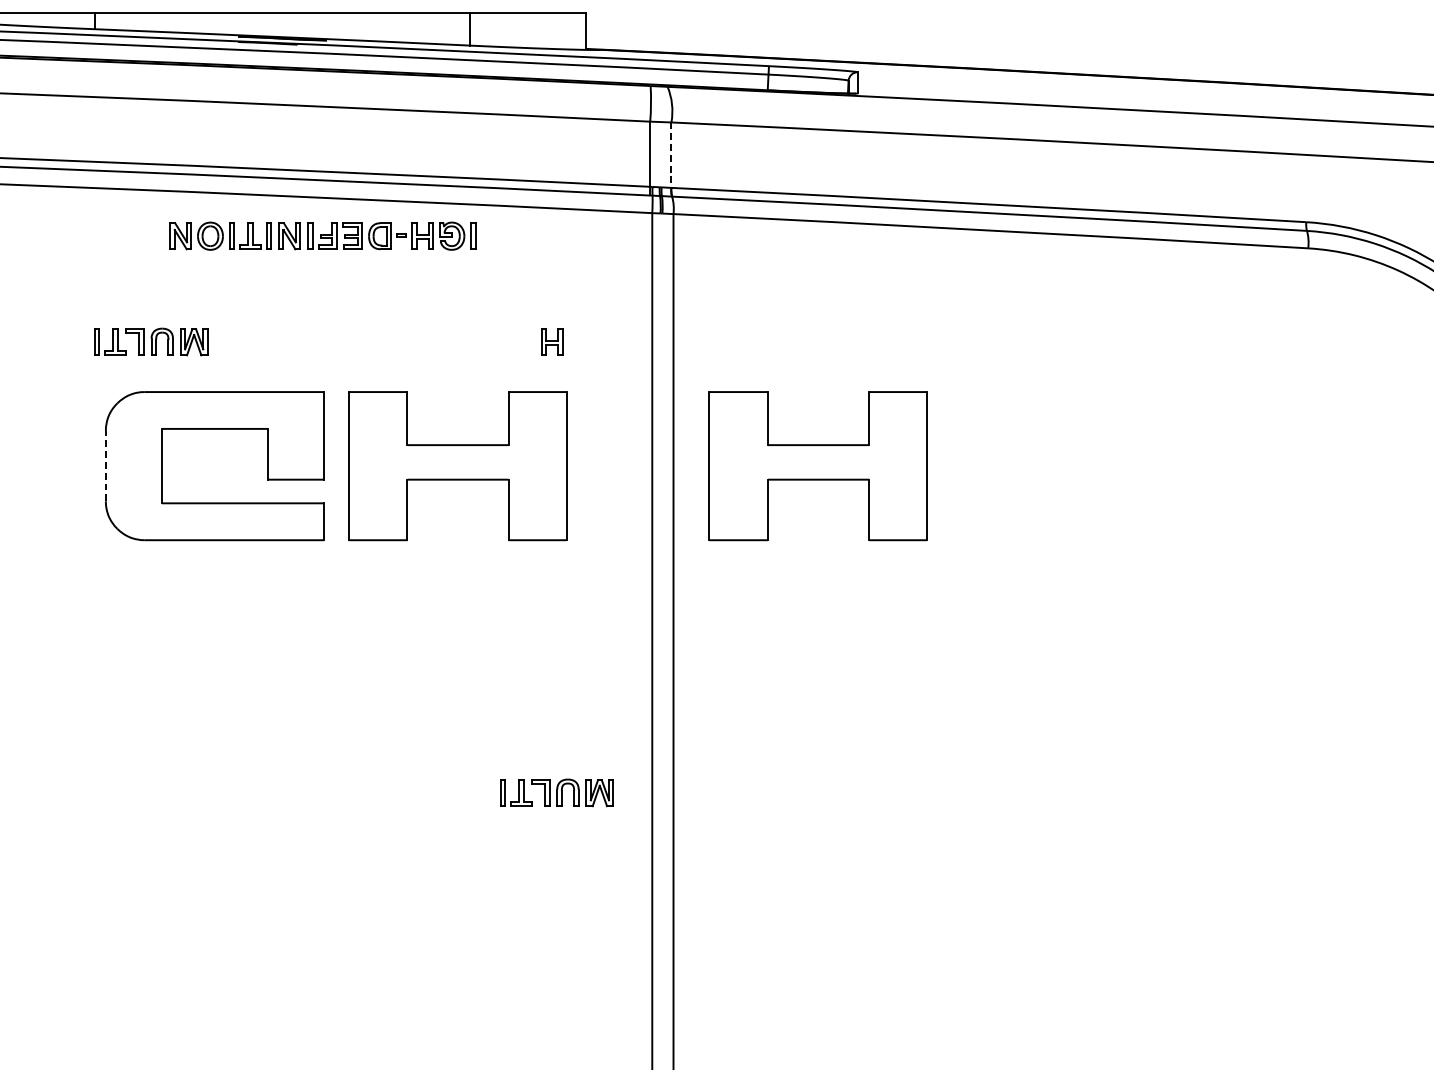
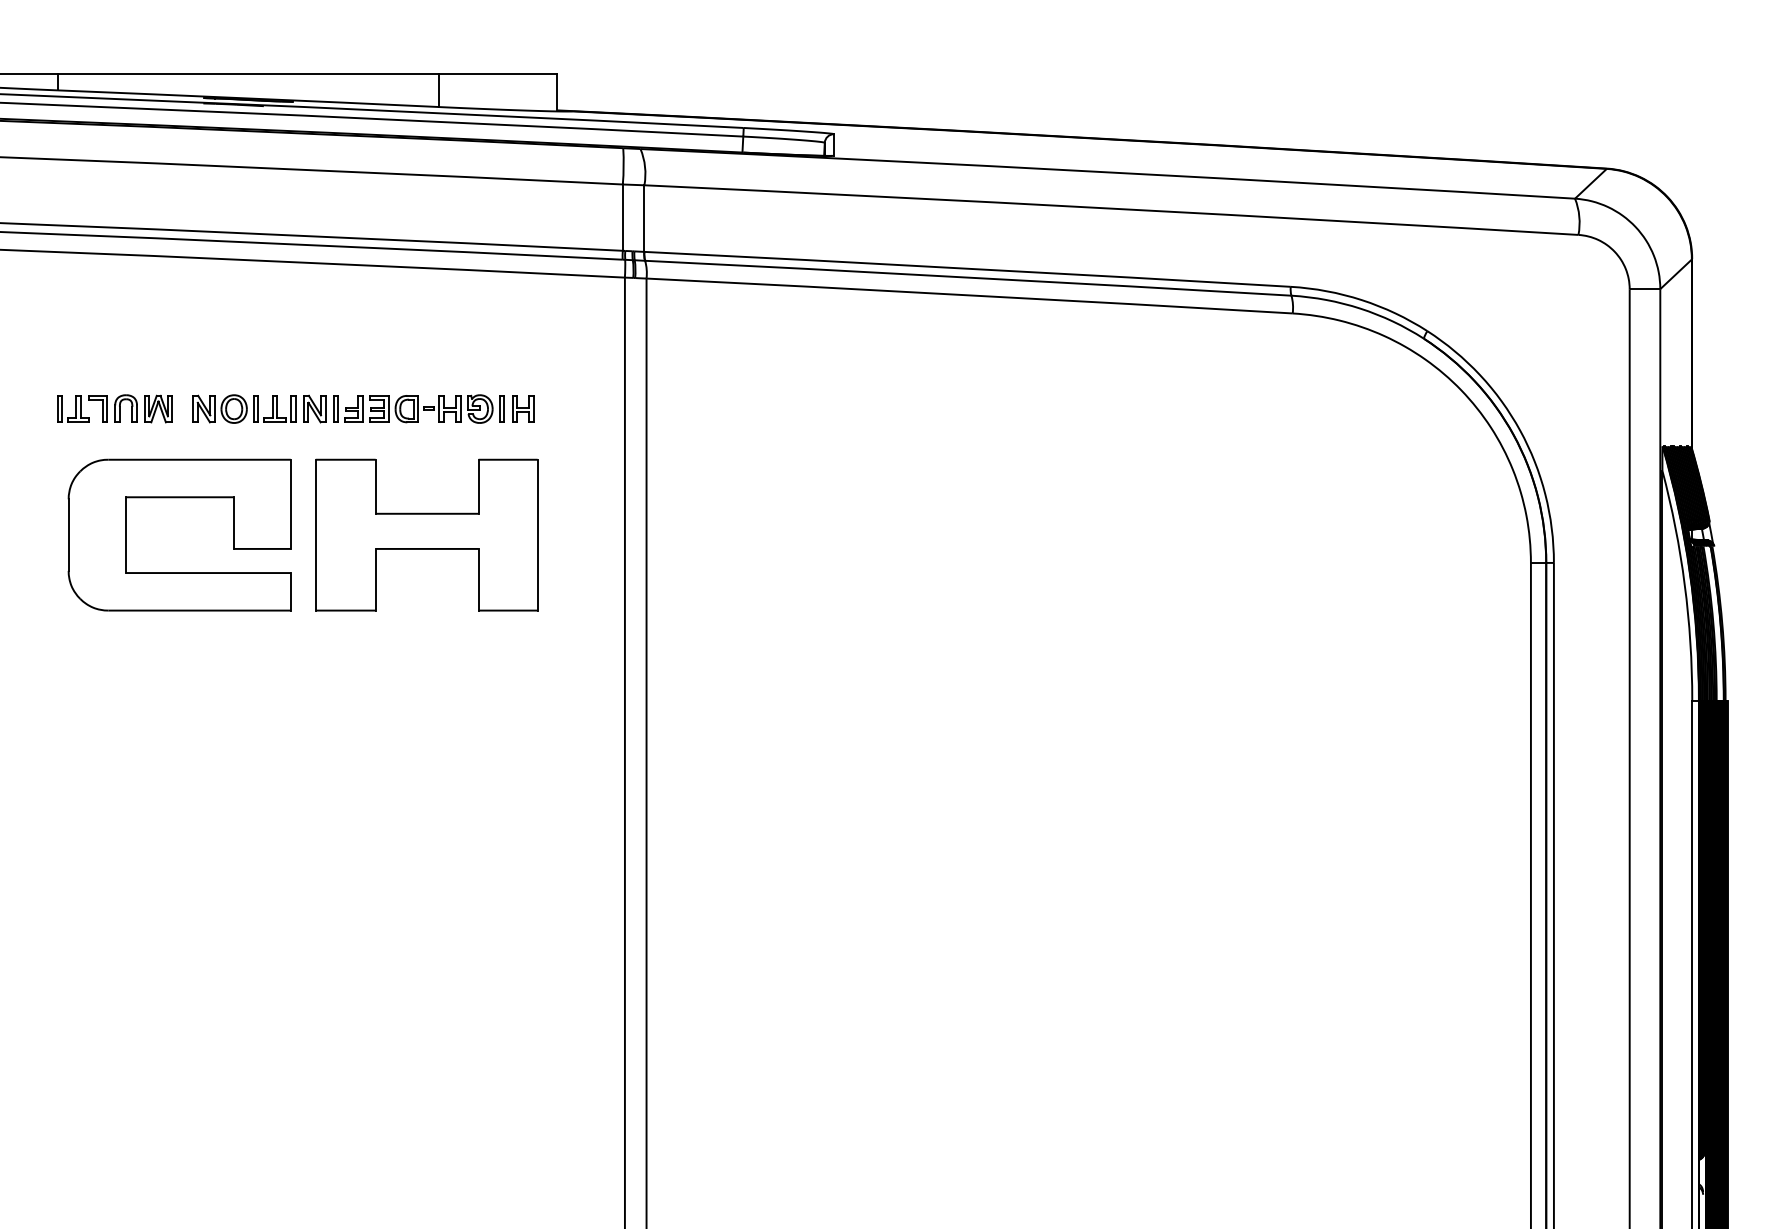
line: (671, 156) -> (644, 219), dashed -> solid
part: (322, 235) -> (348, 408), moved
part: (817, 465) -> (793, 534), removed
line: (105, 466) -> (68, 535), dashed -> solid
part: (556, 792) -> (527, 867), removed

